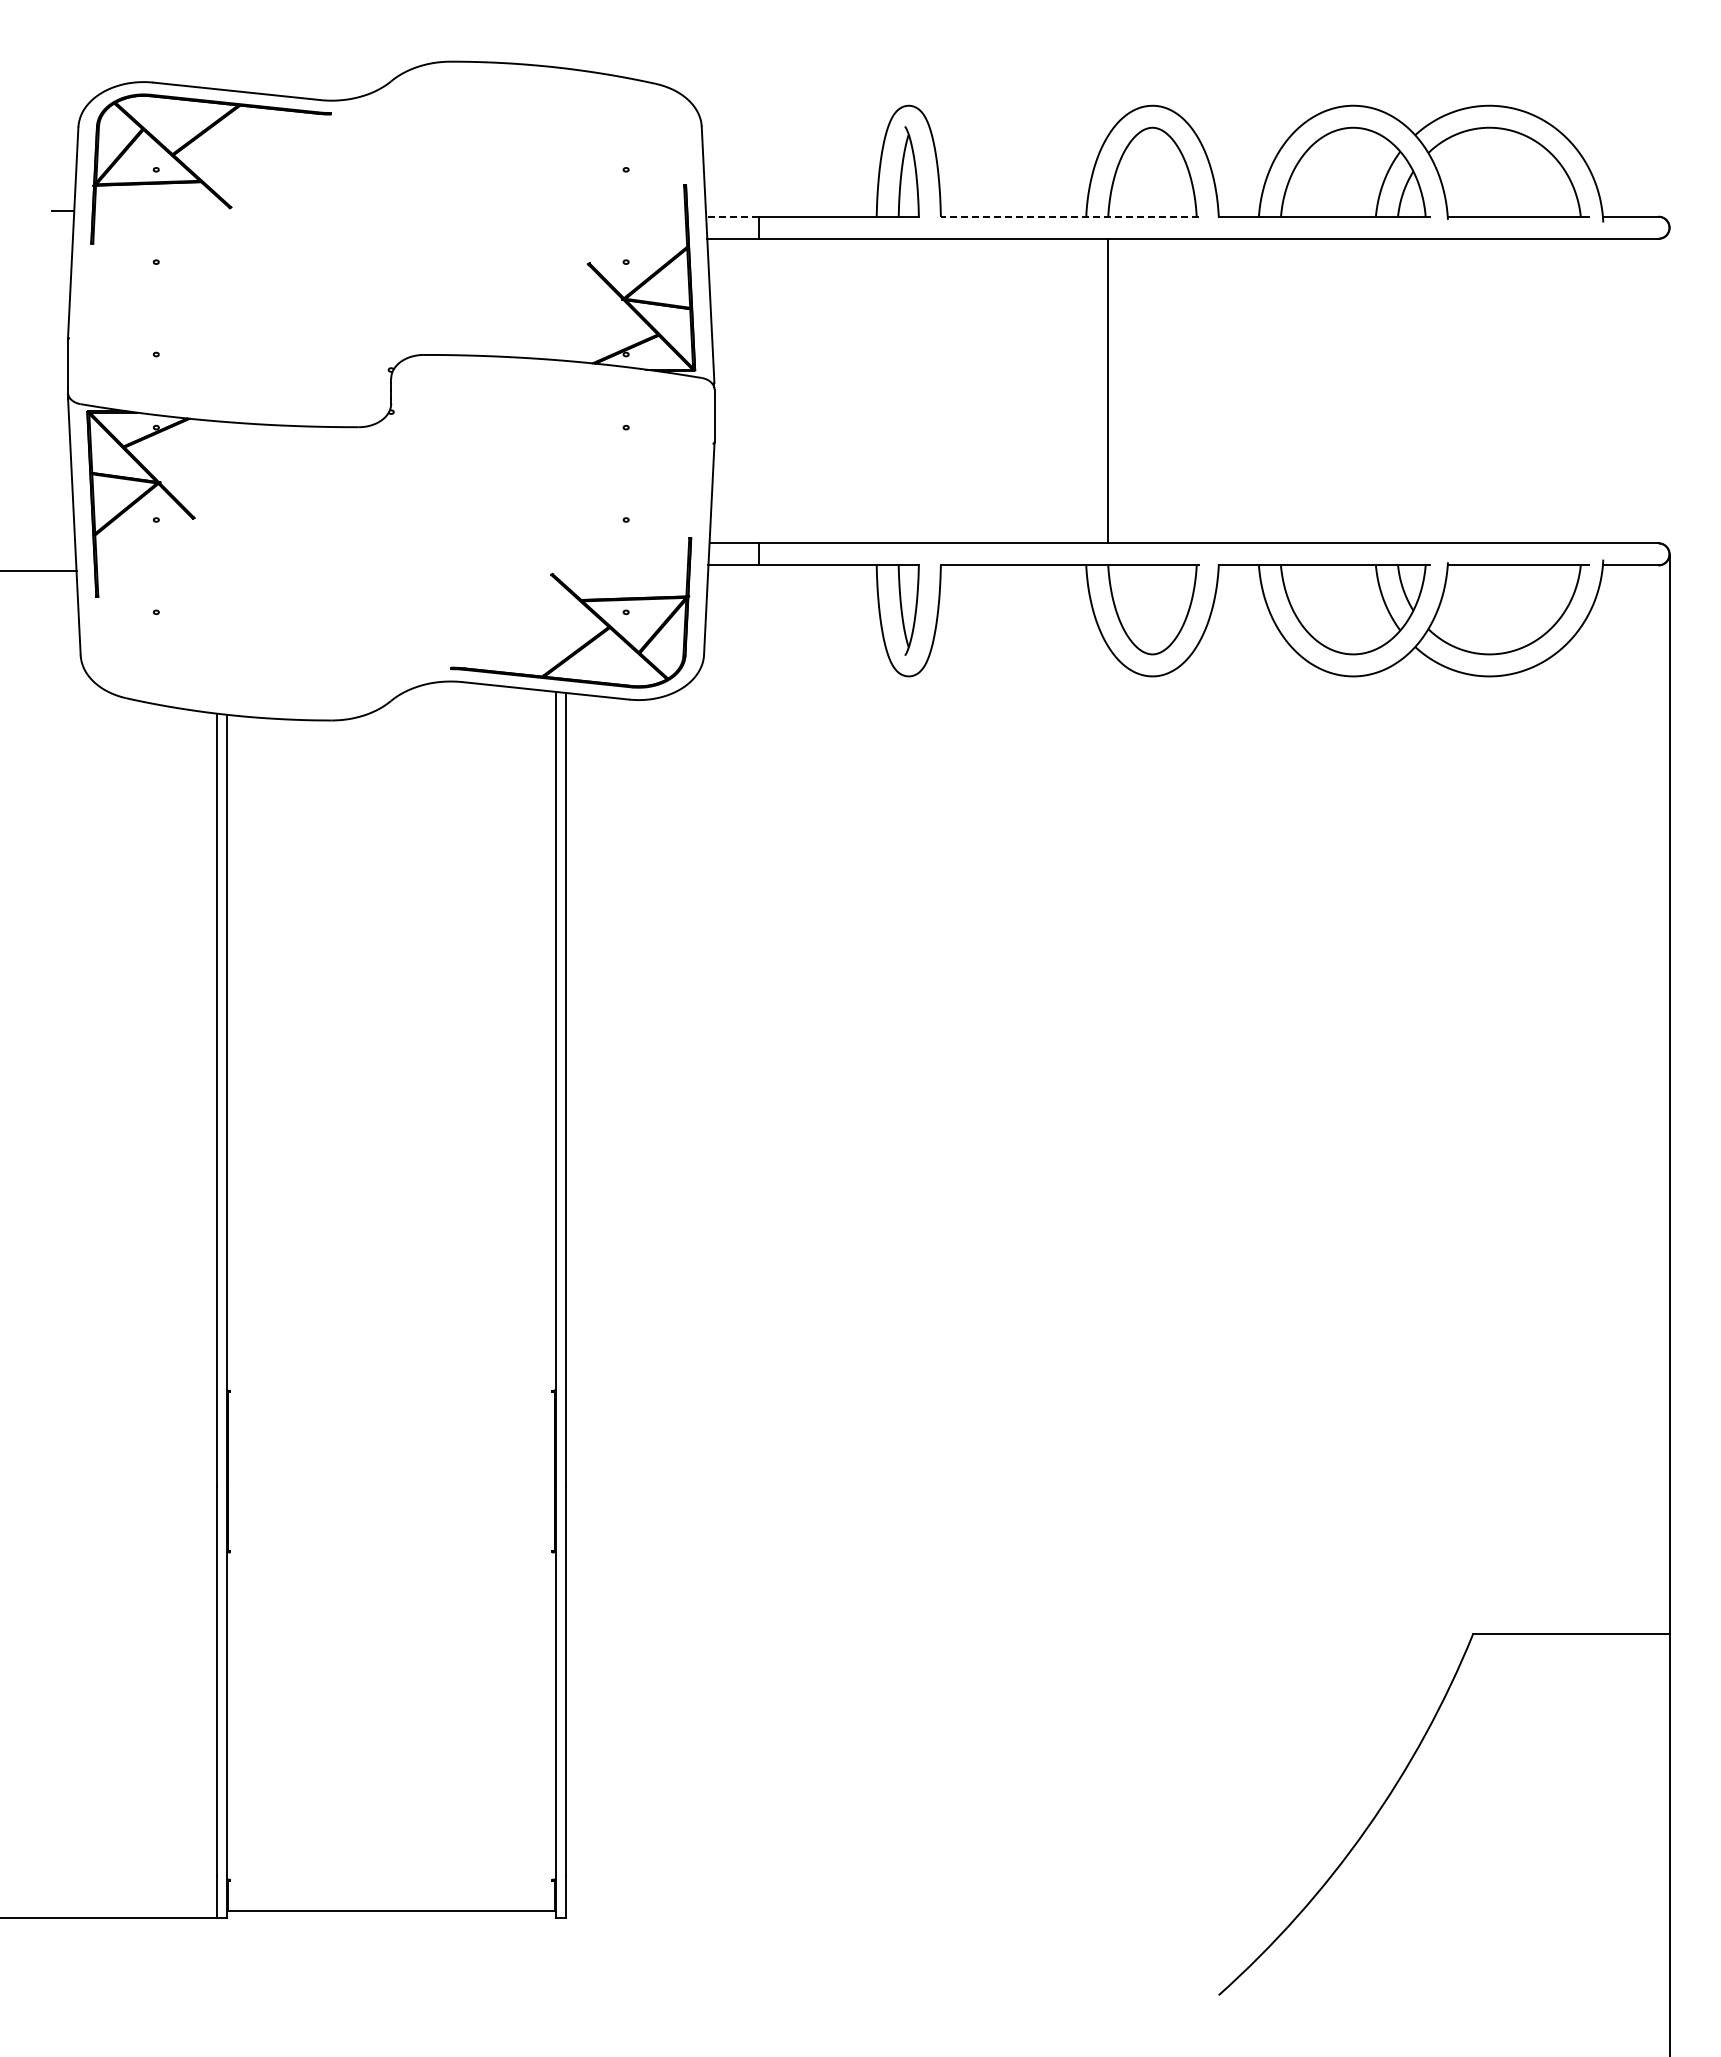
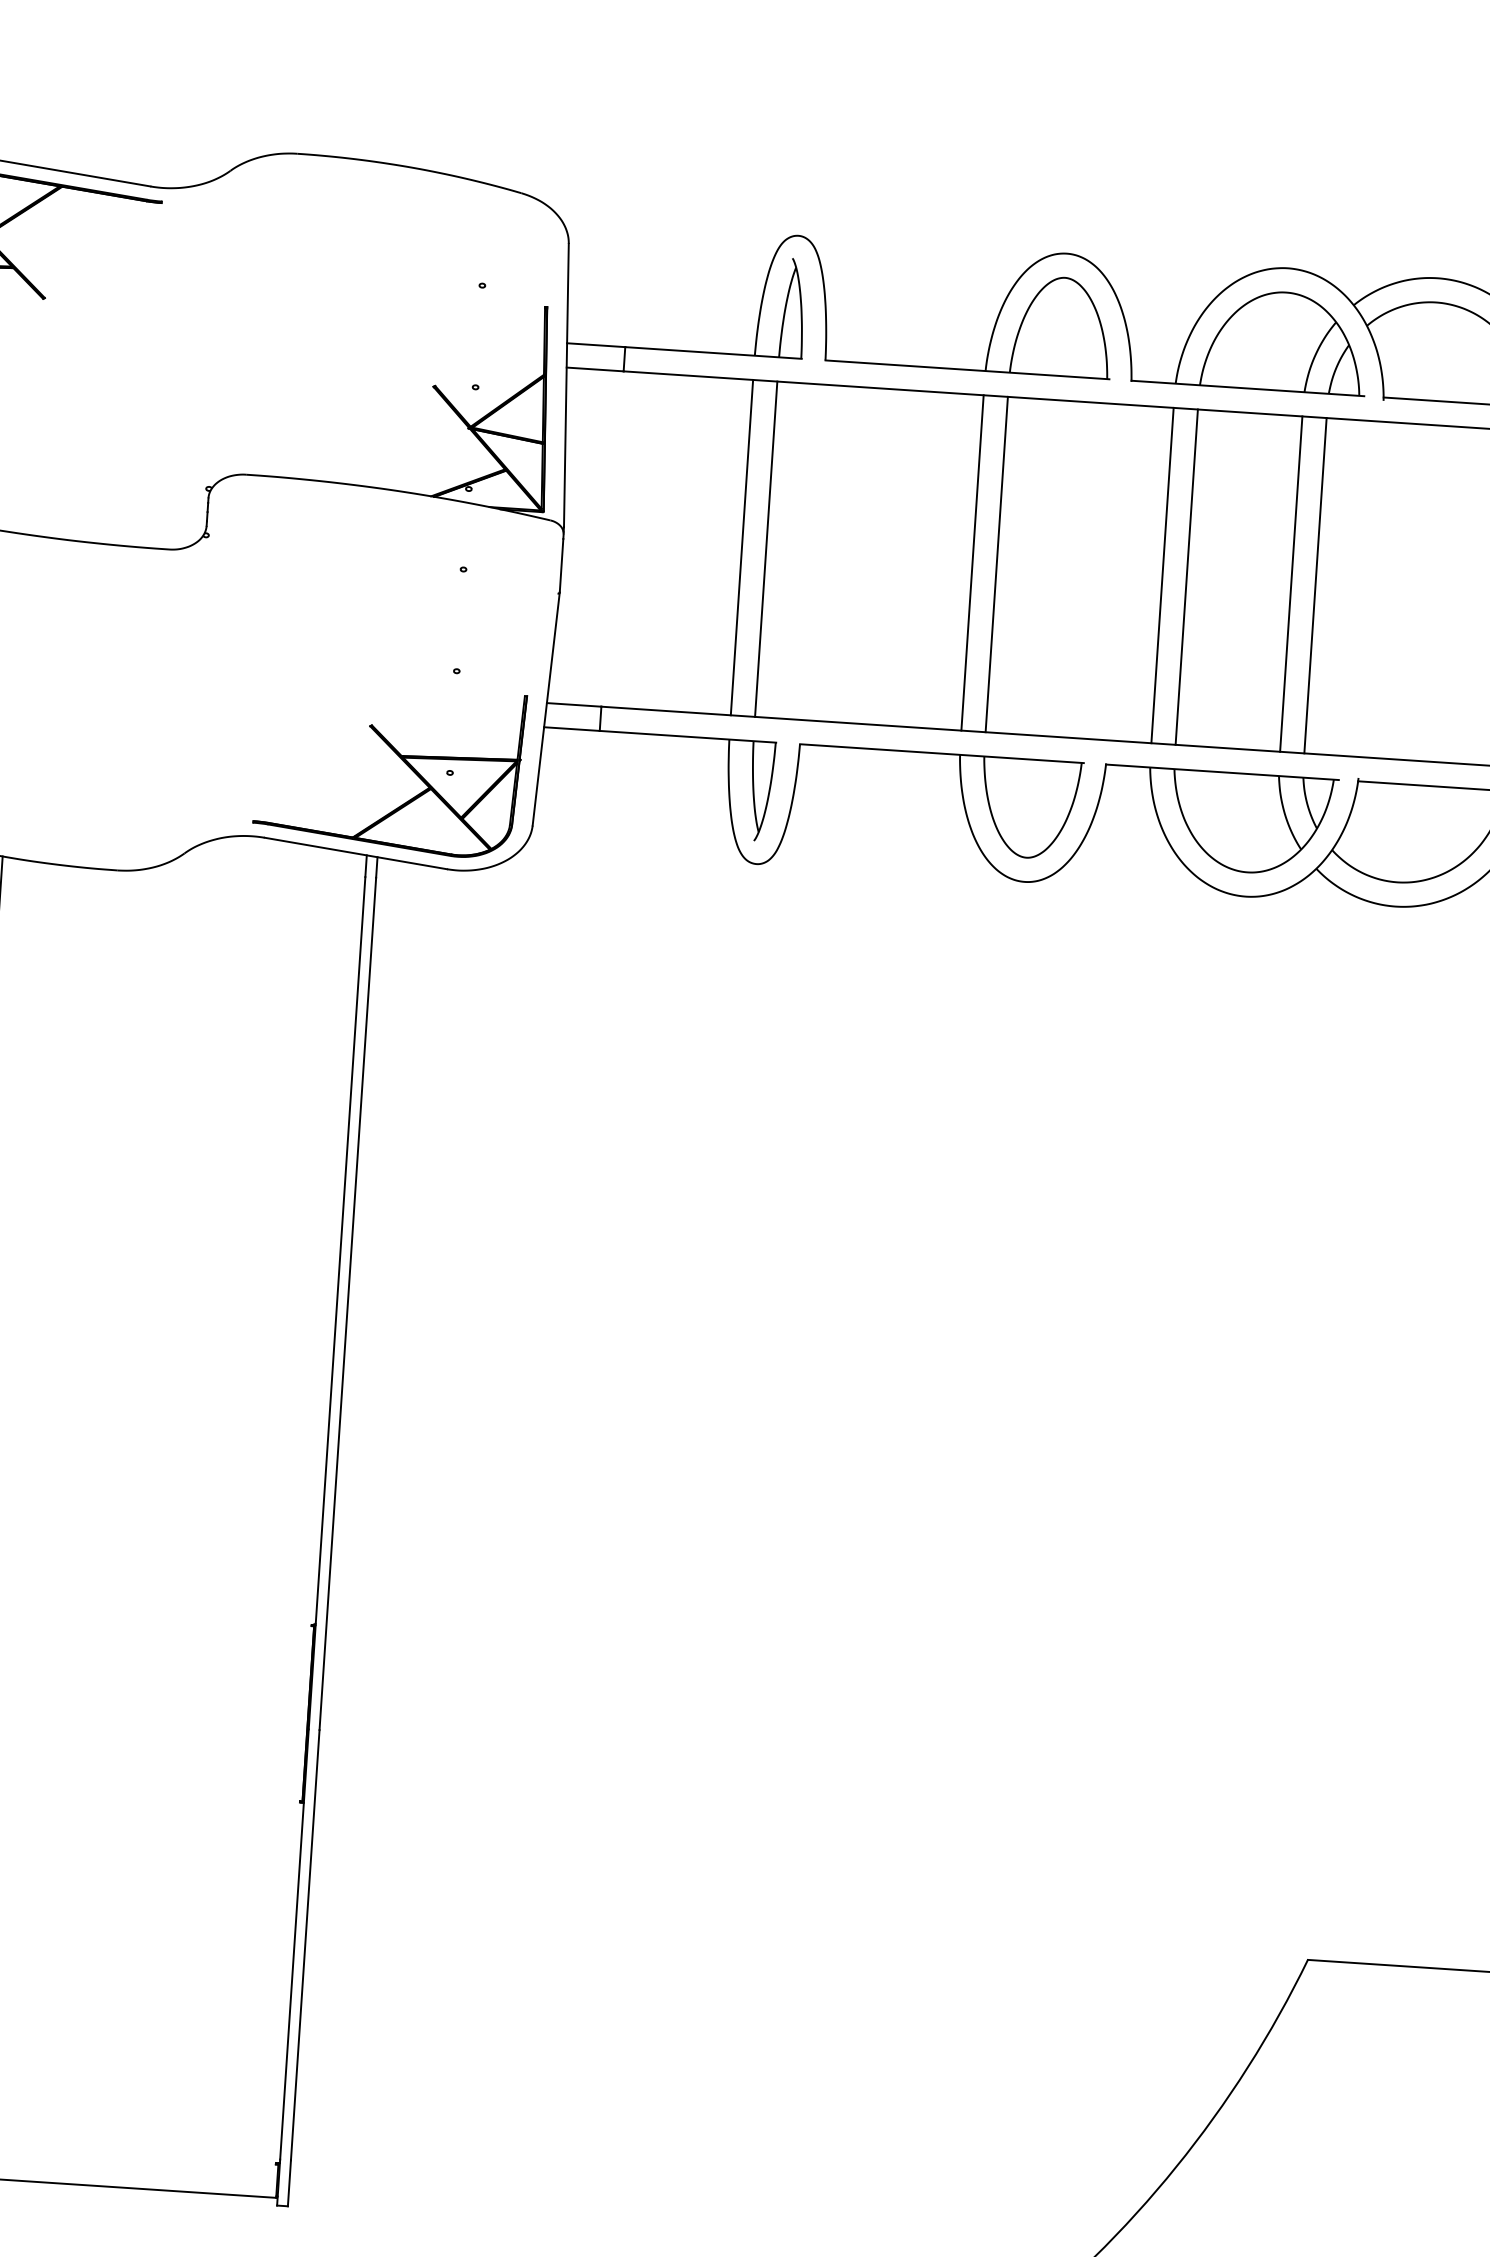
line: (732, 216) -> (596, 344), dashed -> solid
line: (1069, 216) -> (967, 369), dashed -> solid
line: (876, 390) -> (741, 546), added
line: (898, 390) -> (766, 548), added
line: (1085, 390) -> (972, 562), added
line: (1258, 390) -> (1162, 574), added
line: (1280, 390) -> (1186, 576), added
line: (1375, 390) -> (1291, 583), added
line: (1397, 390) -> (1315, 585), added

